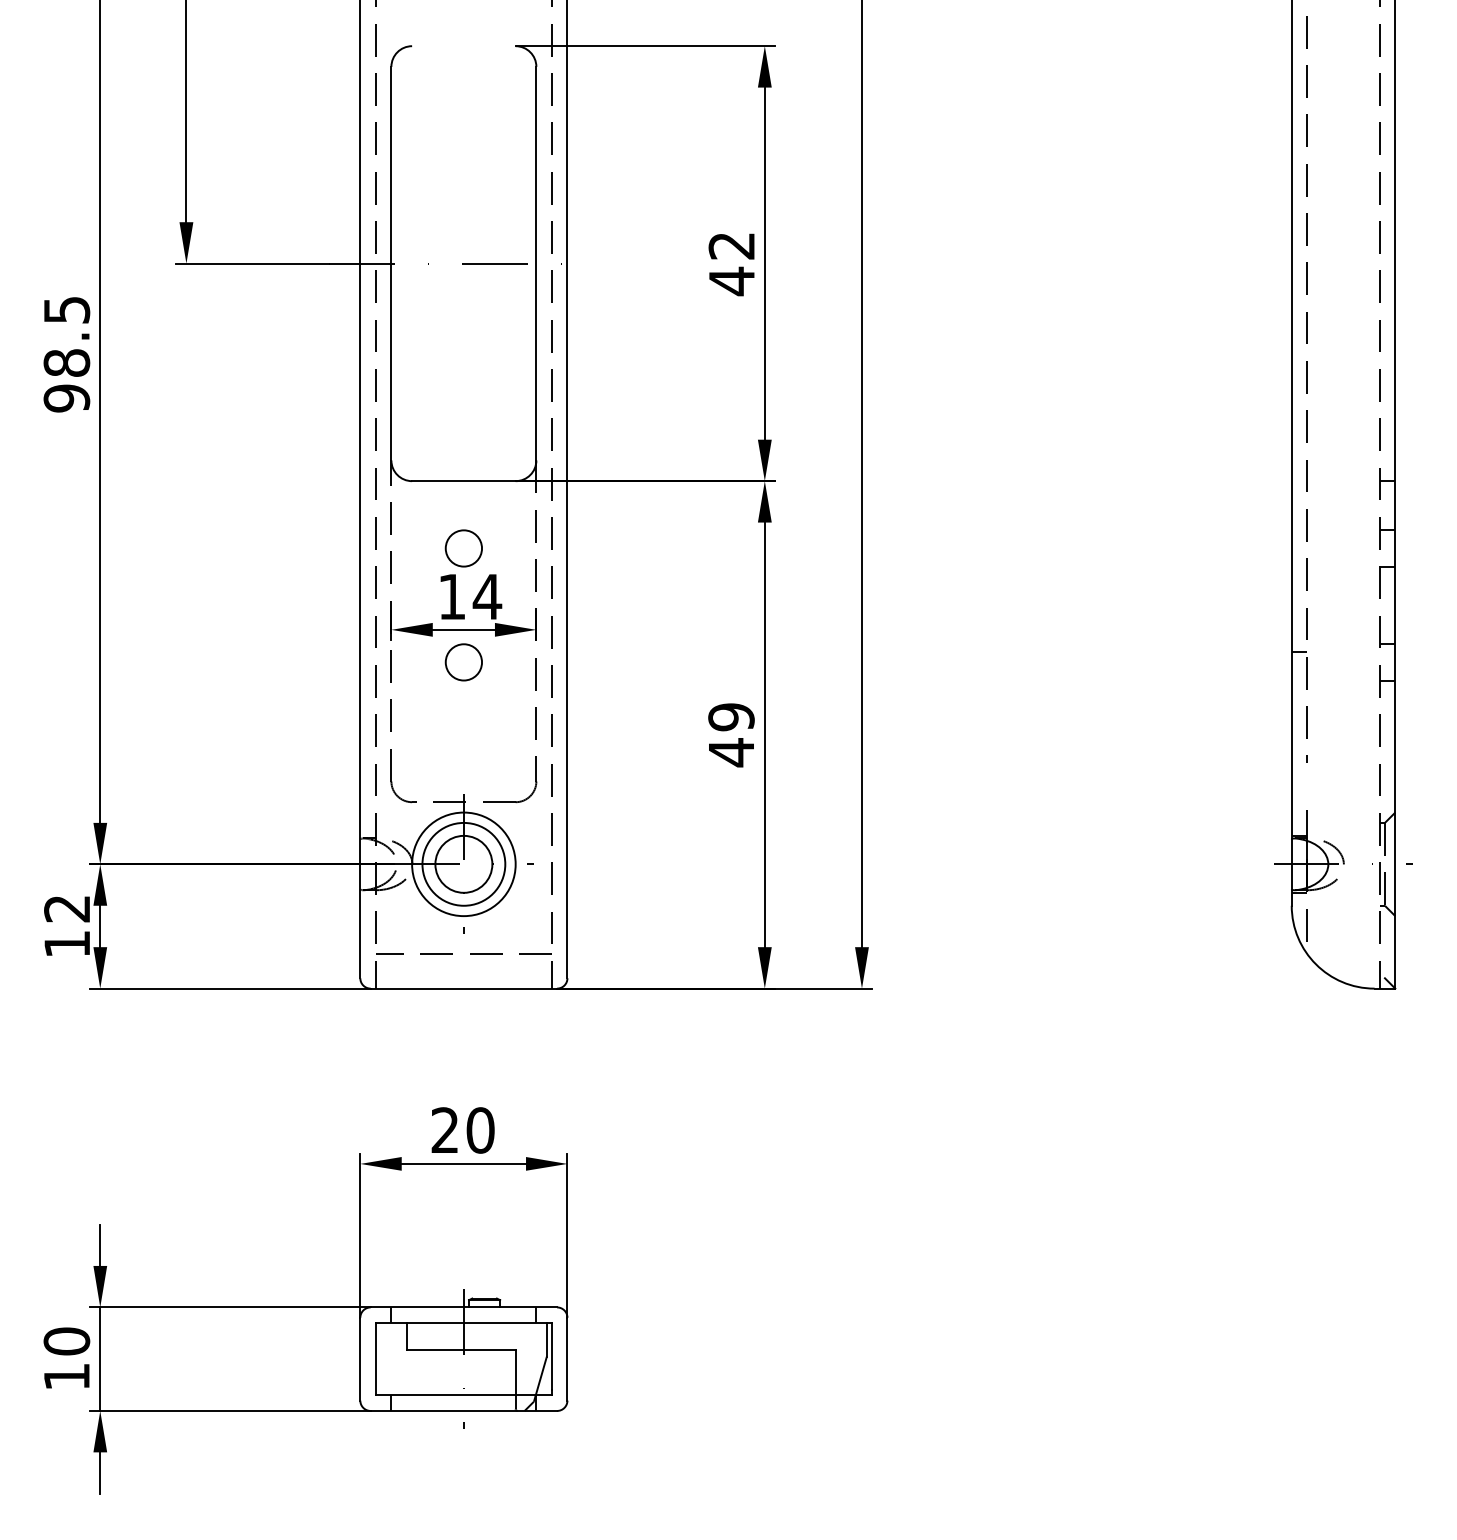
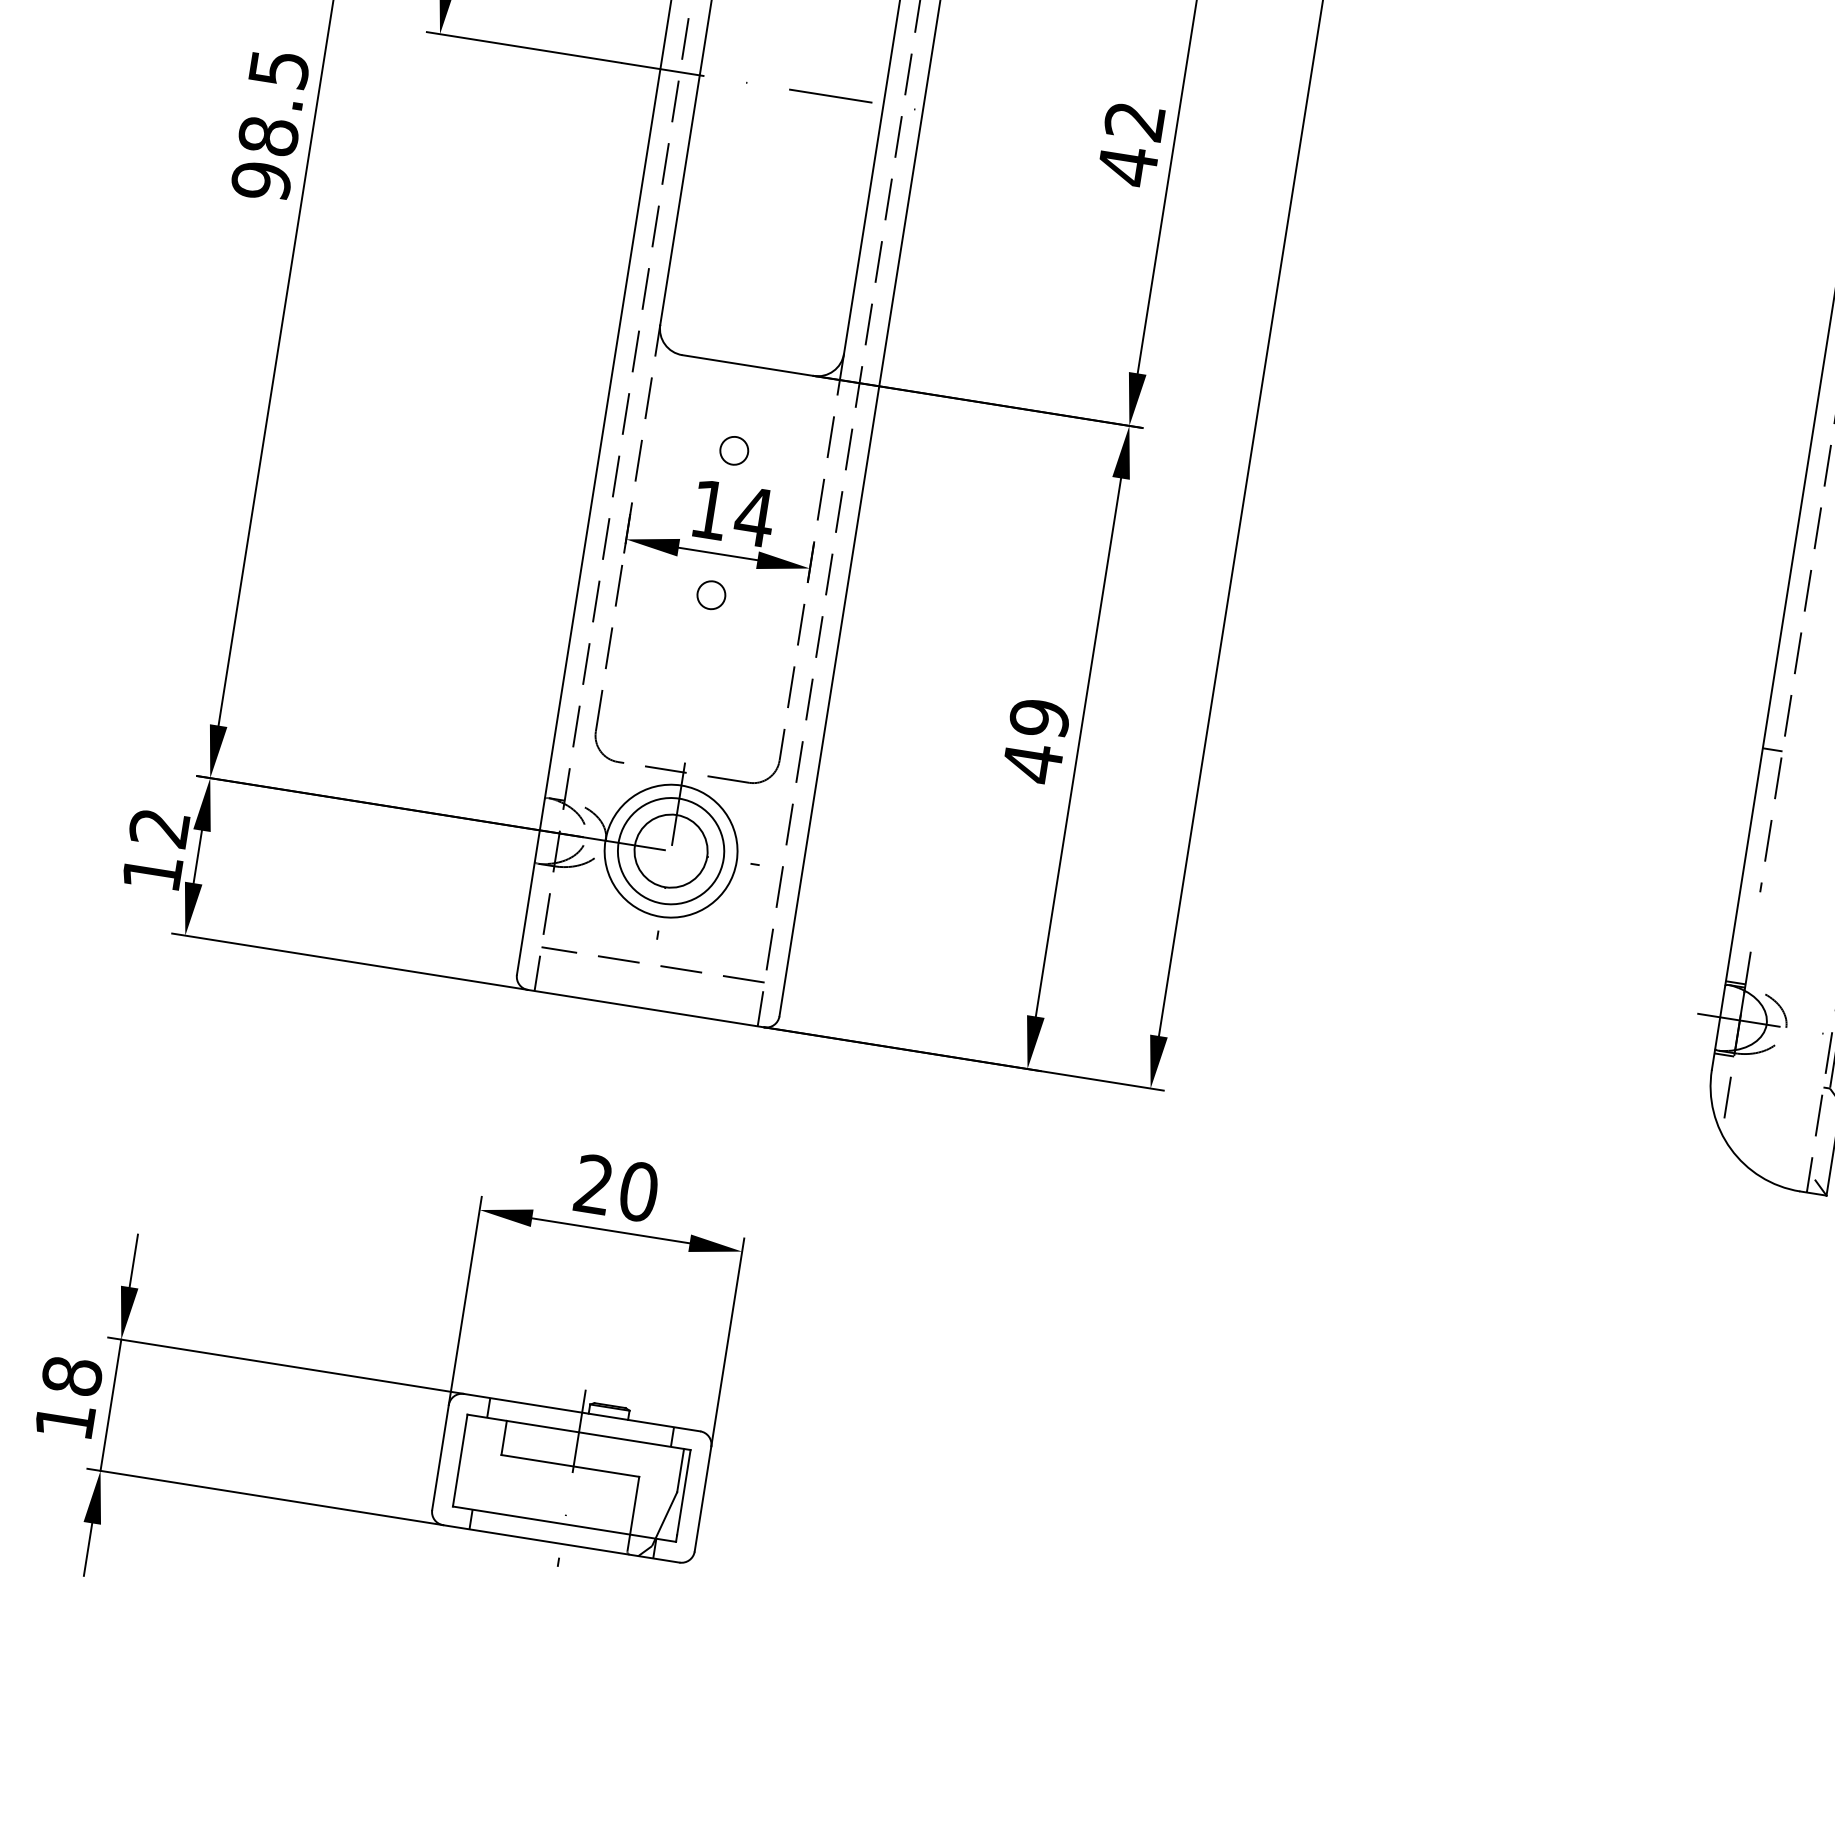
circle: (463, 548) -> (733, 450), size x0.6
circle: (463, 662) -> (711, 595), size x0.6
text: (66, 1341) -> (71, 1376), 10 -> 18

